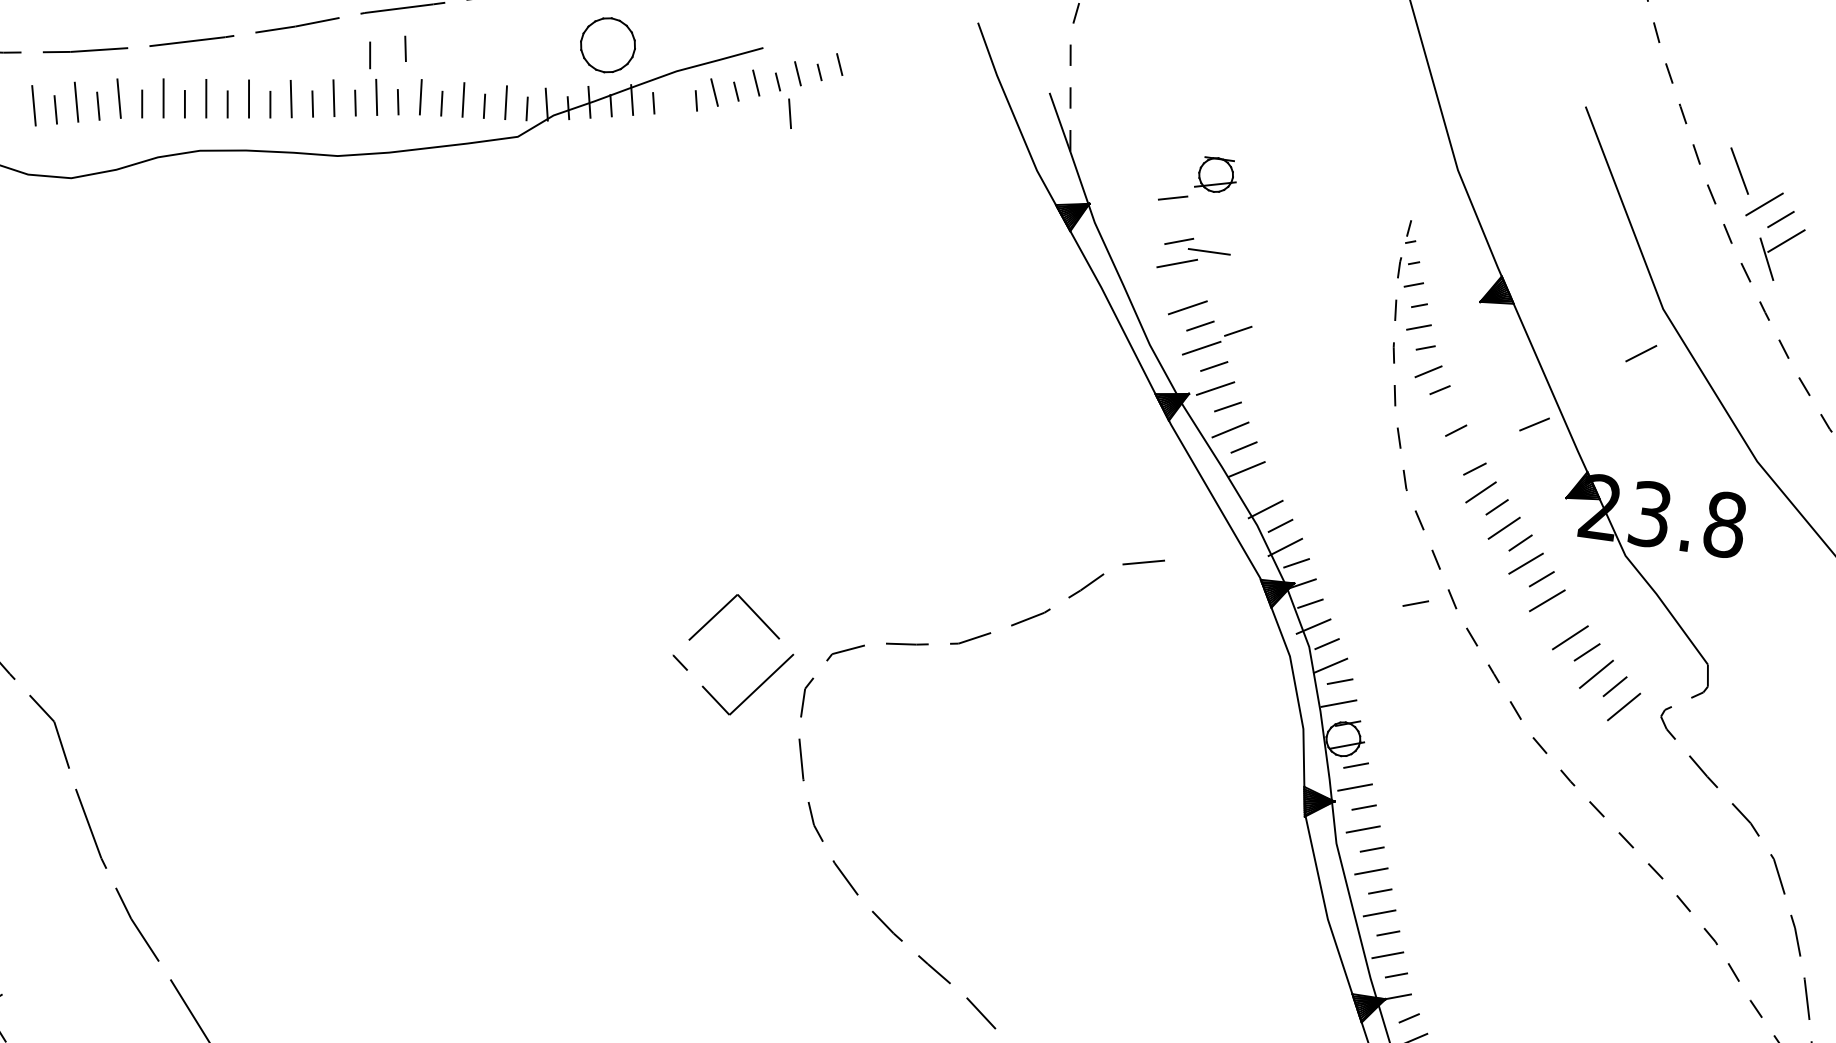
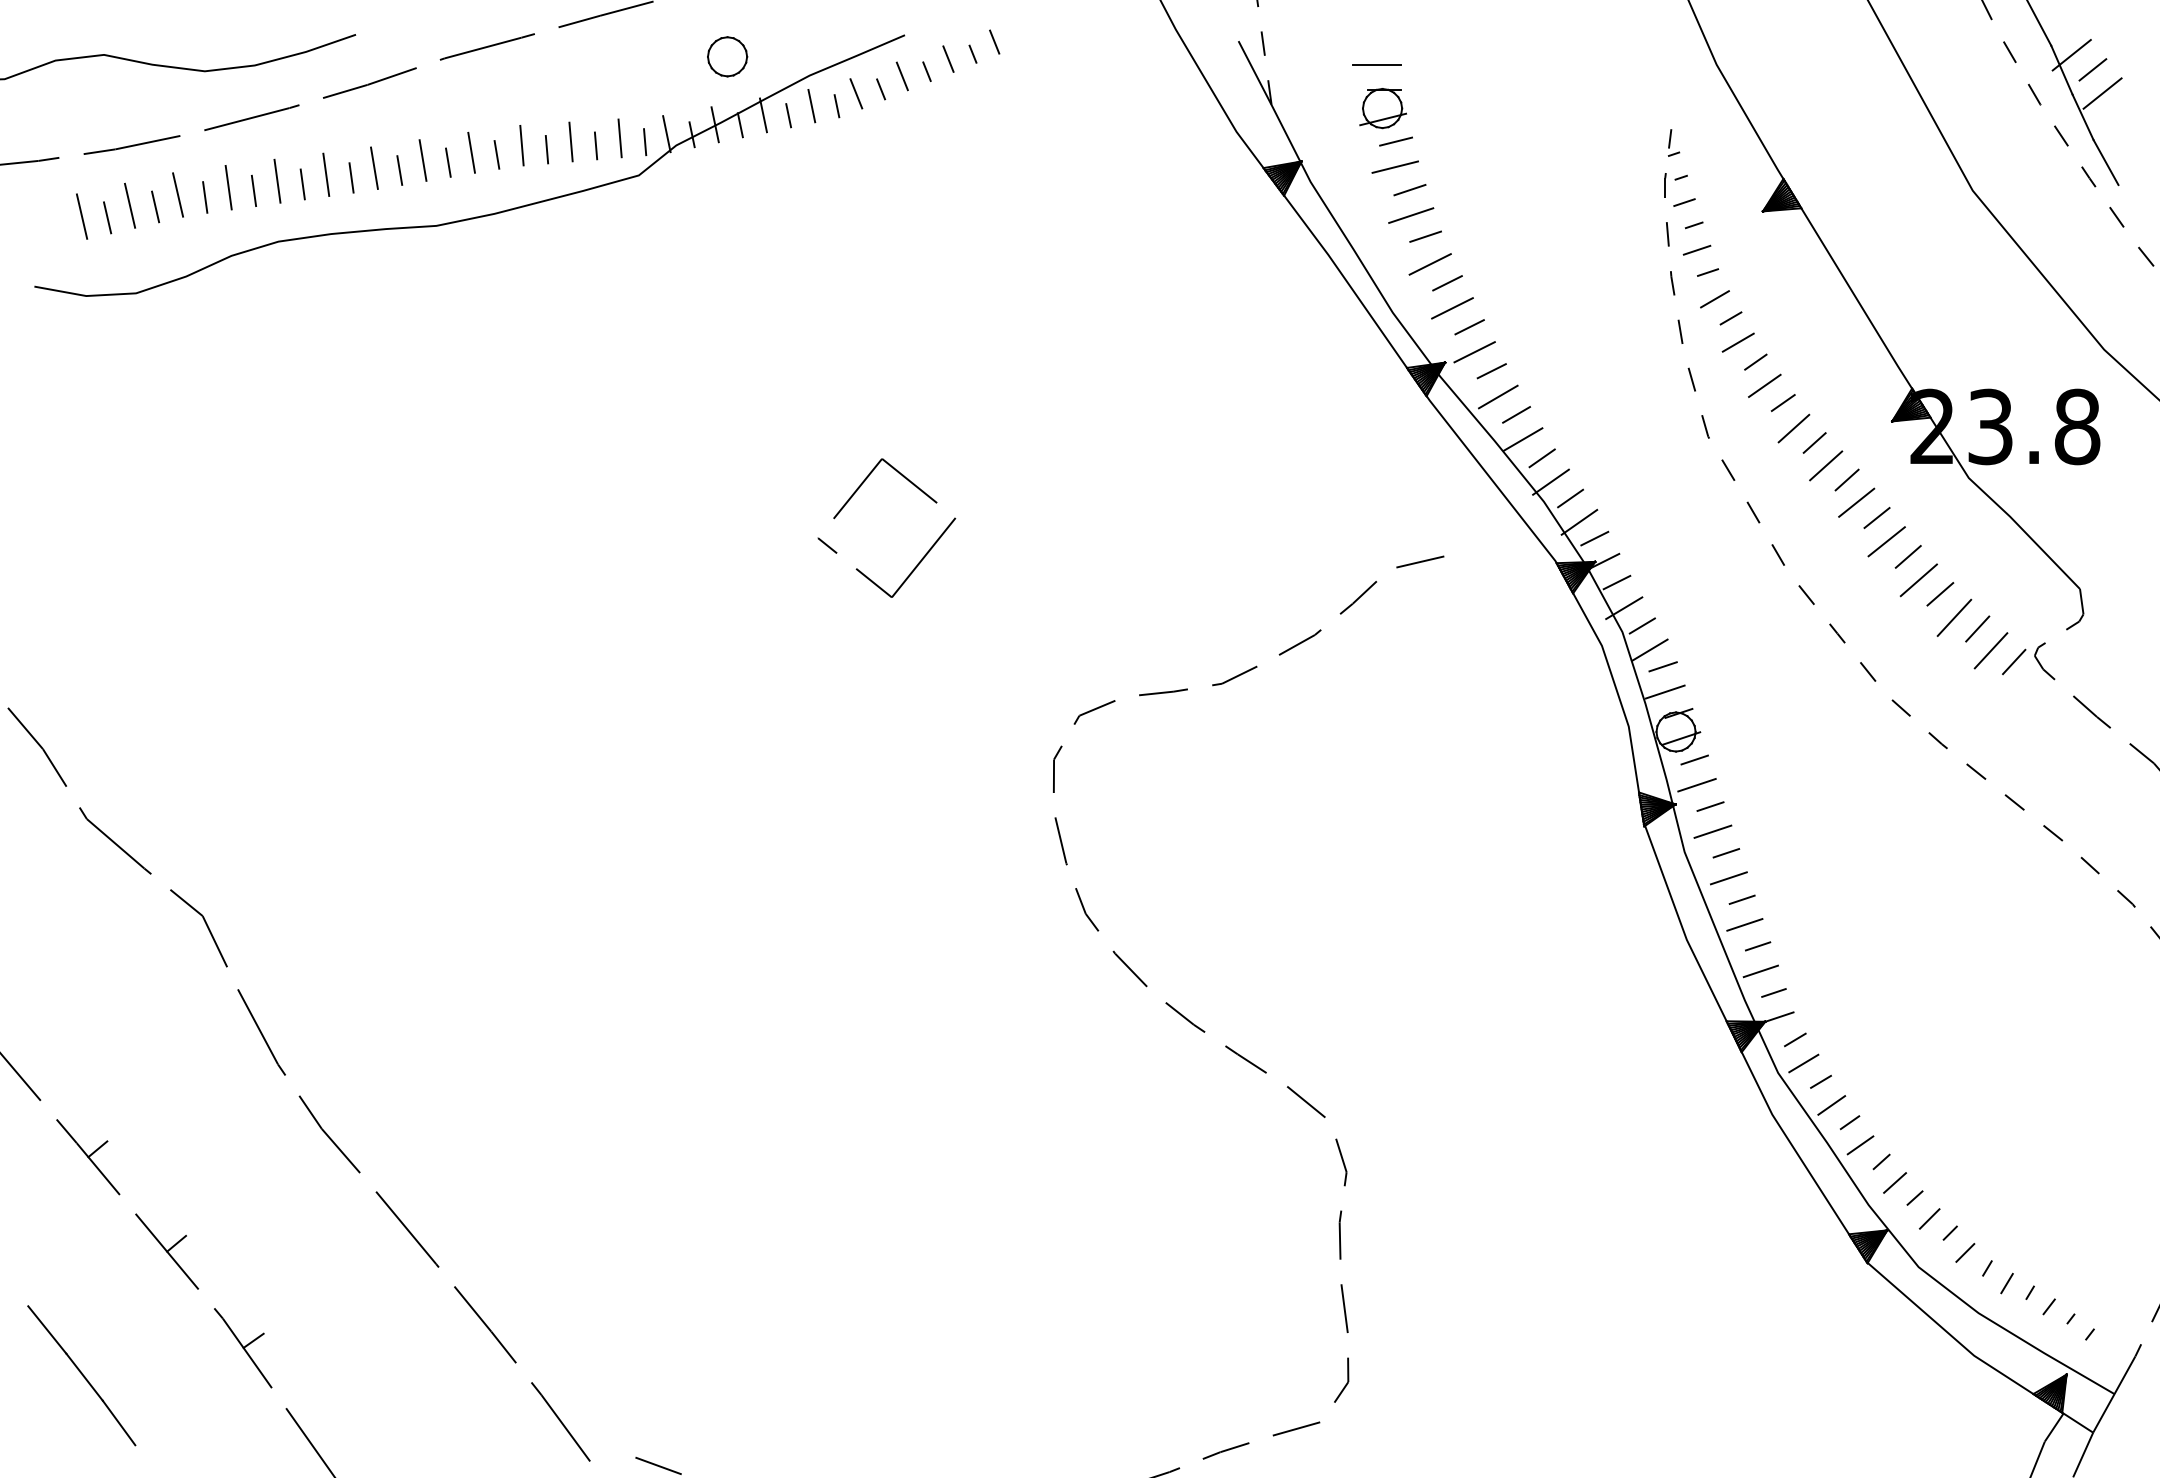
part: (608, 45) -> (727, 56), size x0.62
line: (405, 48) -> (496, 92), removed
line: (370, 55) -> (457, 105), removed
line: (789, 114) -> (811, 106), moved
part: (1216, 175) -> (1382, 108), moved
line: (1753, 215) -> (2061, 69), added
line: (1168, 219) -> (1394, 166), added
line: (1209, 251) -> (1376, 64), moved
line: (1187, 283) -> (1425, 236), added
line: (1780, 300) -> (2105, 162), added
line: (1238, 331) -> (1491, 283), removed
line: (1641, 353) -> (1764, 385), moved
line: (1533, 424) -> (1737, 342), moved
line: (1260, 487) -> (1541, 458), added
line: (1415, 603) -> (1736, 565), removed
line: (1563, 615) -> (1907, 556), added
part: (707, 624) -> (852, 497), moved
line: (1642, 719) -> (2014, 661), added

